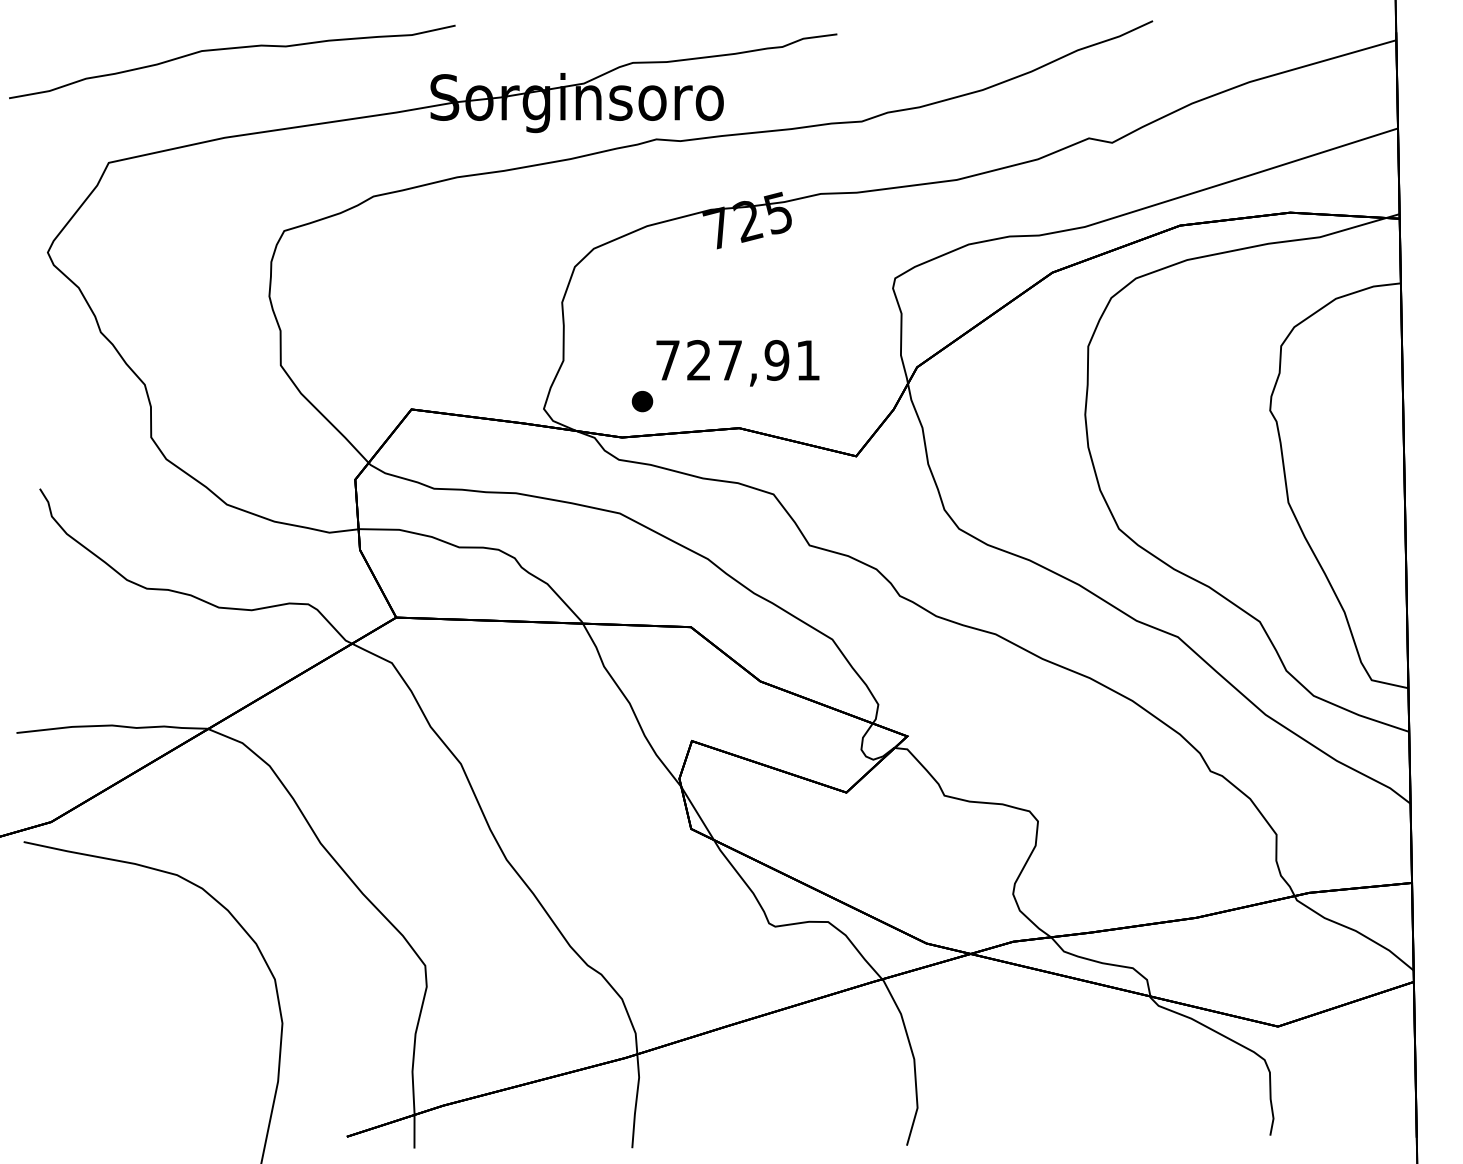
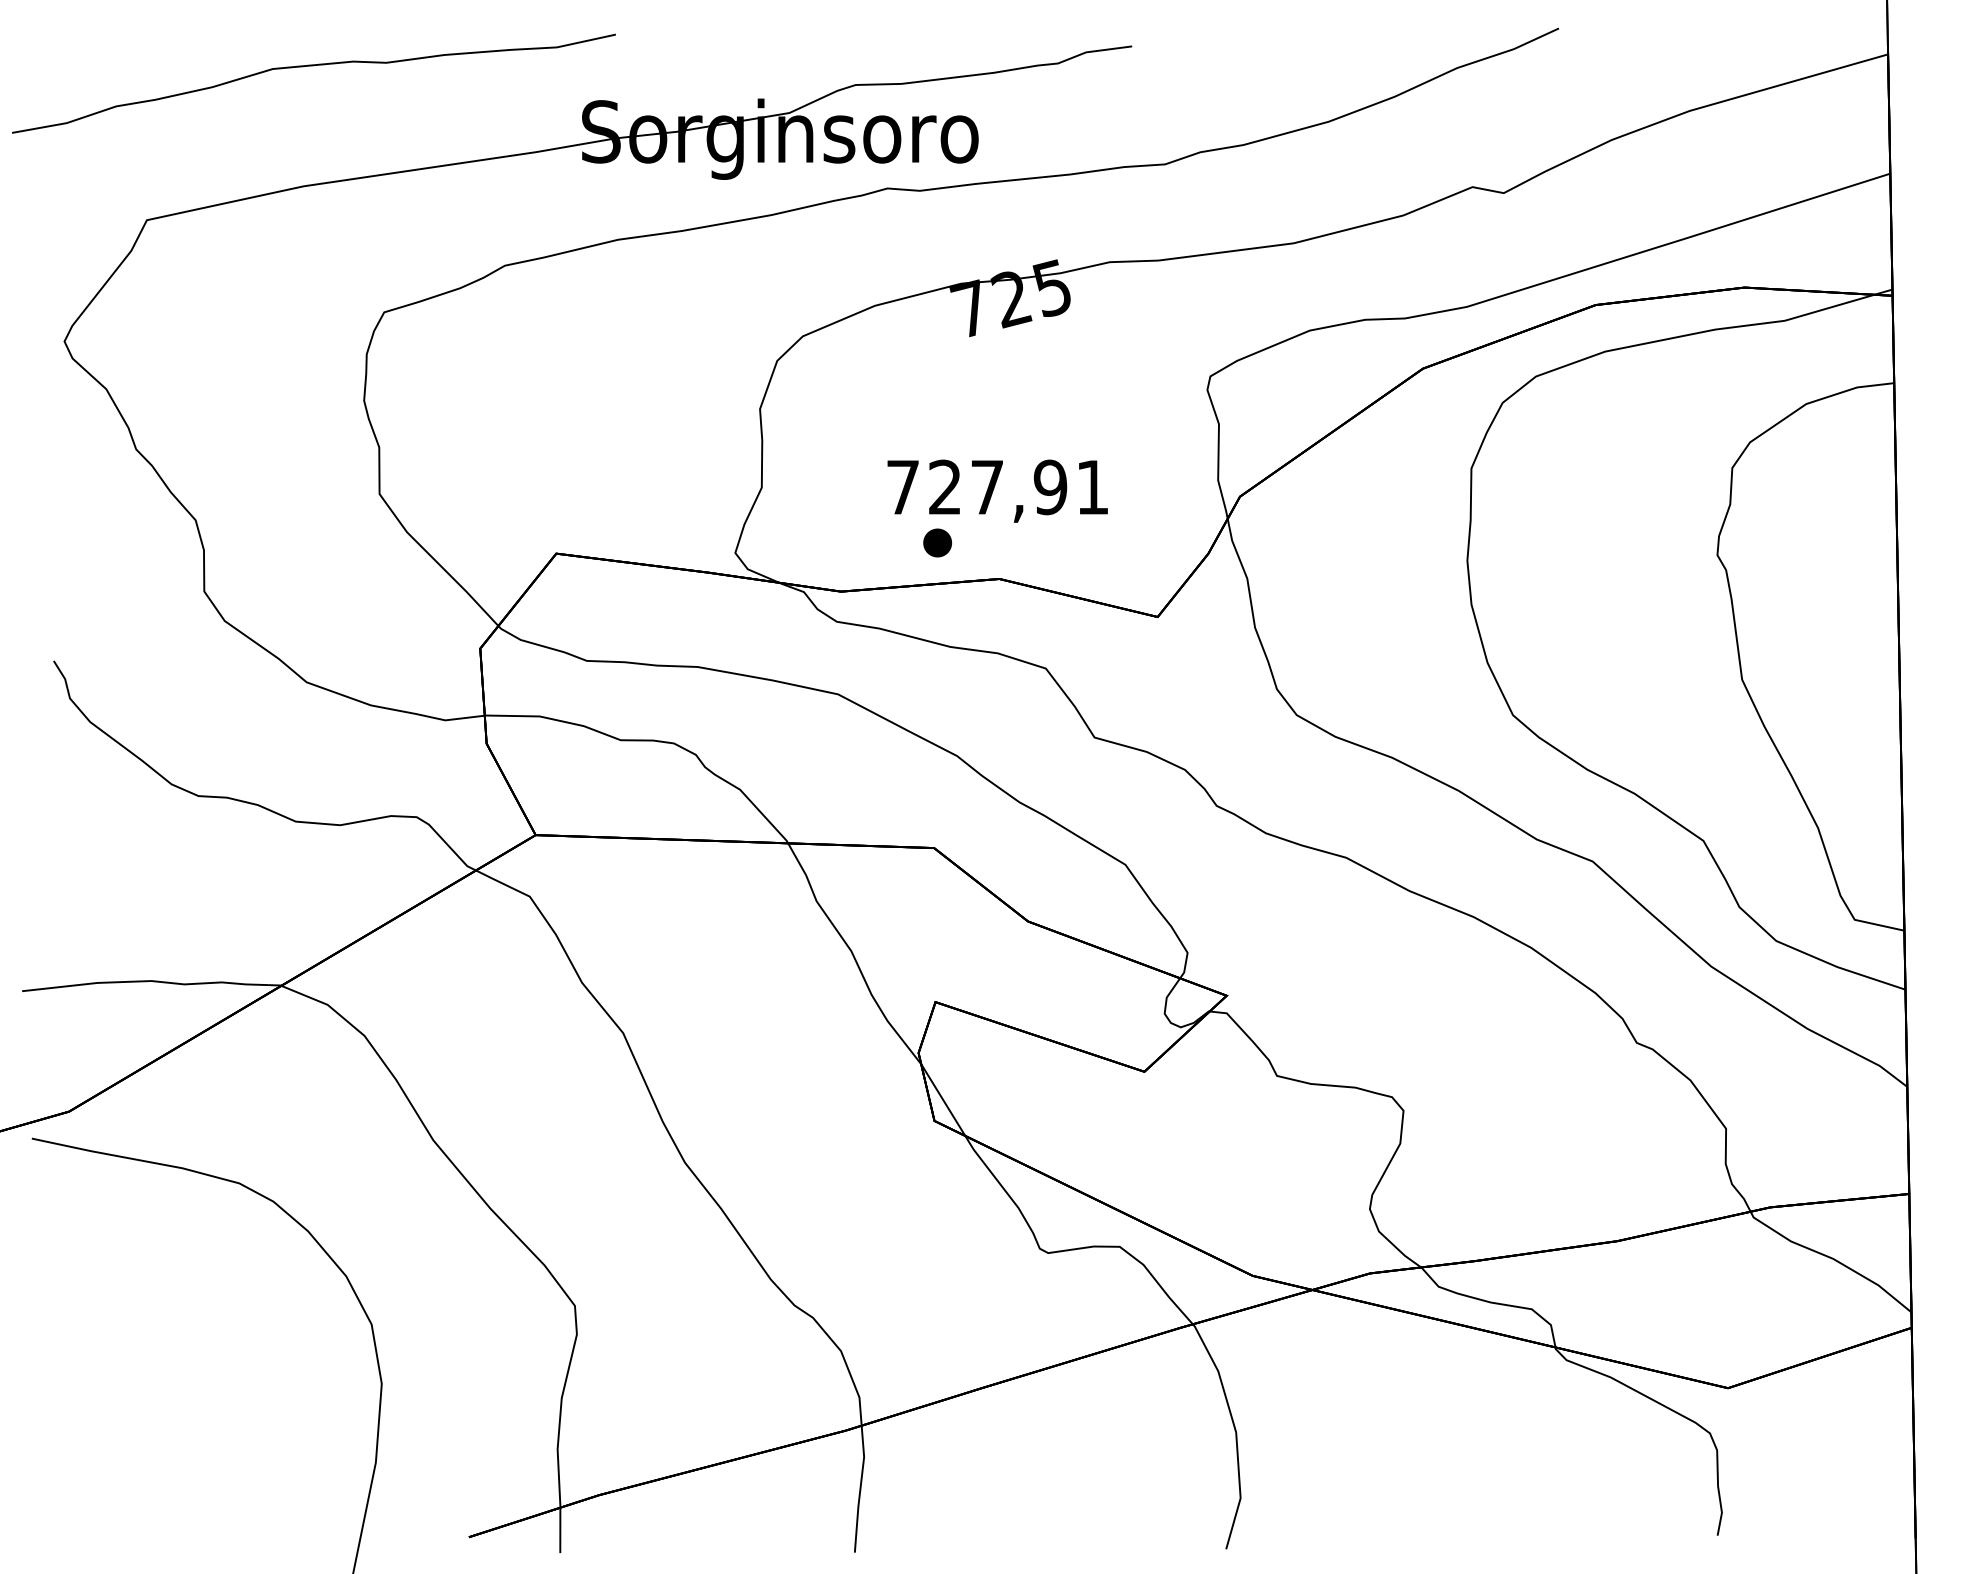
part: (642, 401) -> (937, 542), moved

